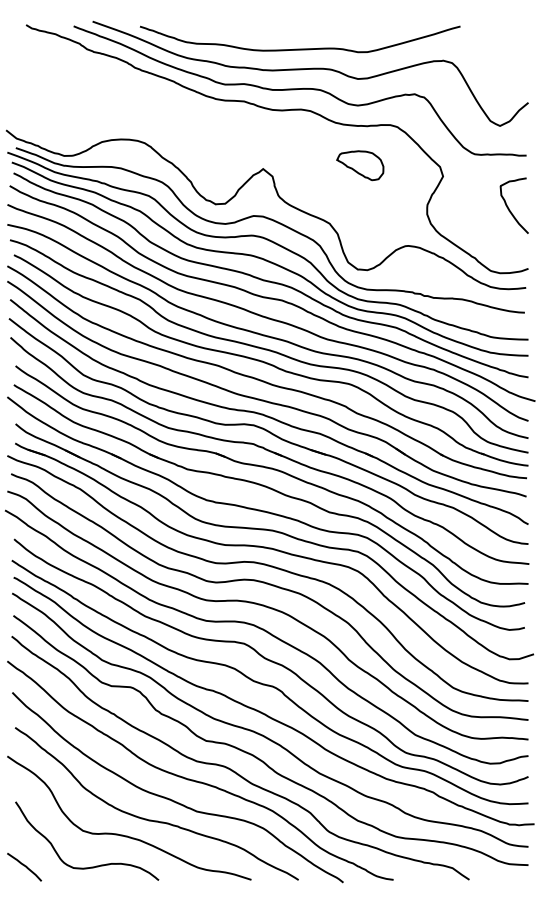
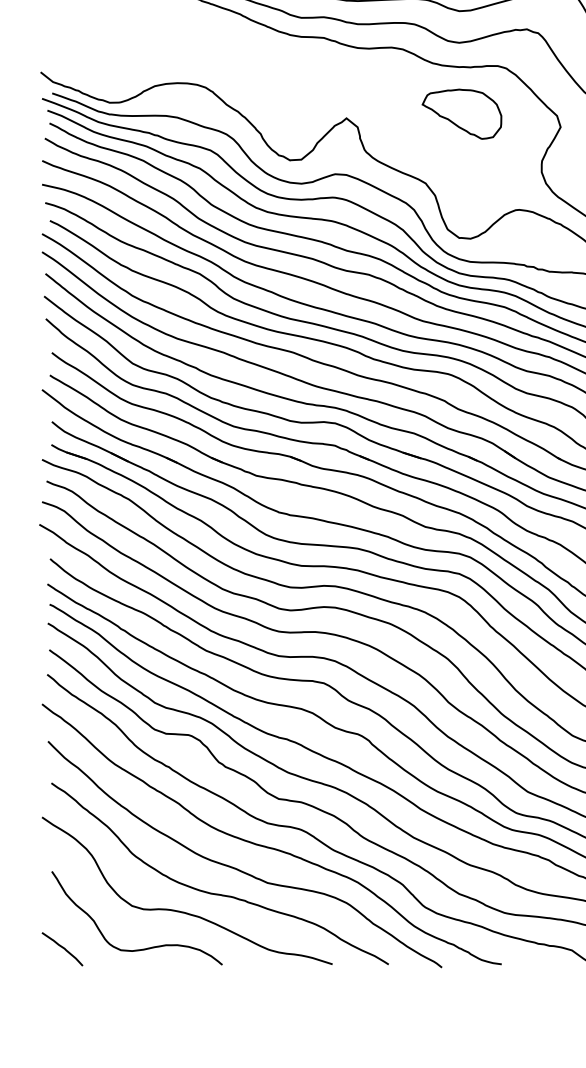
part: (360, 165) -> (462, 114), size x1.43

